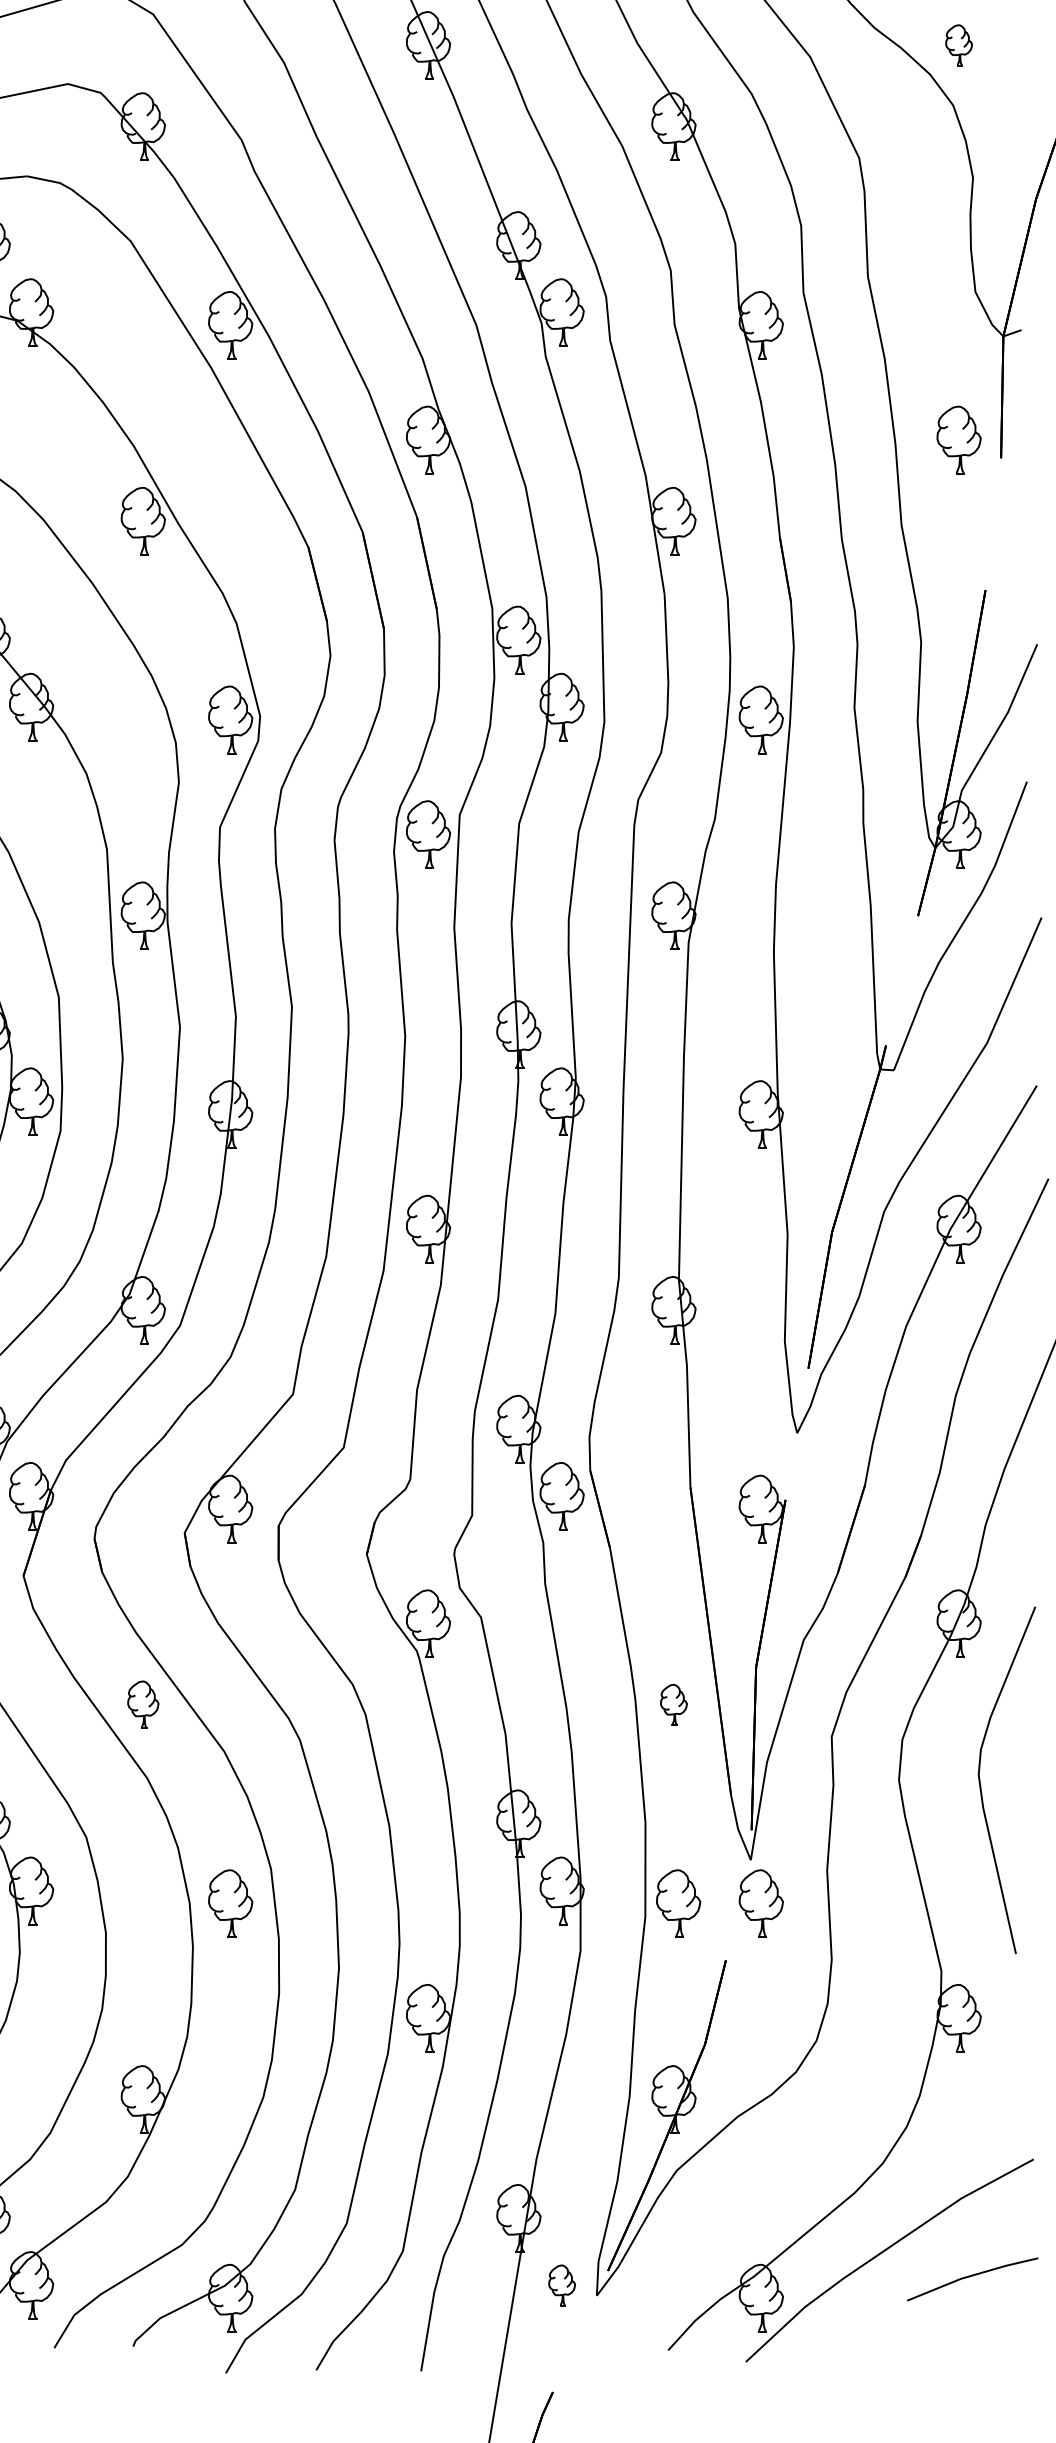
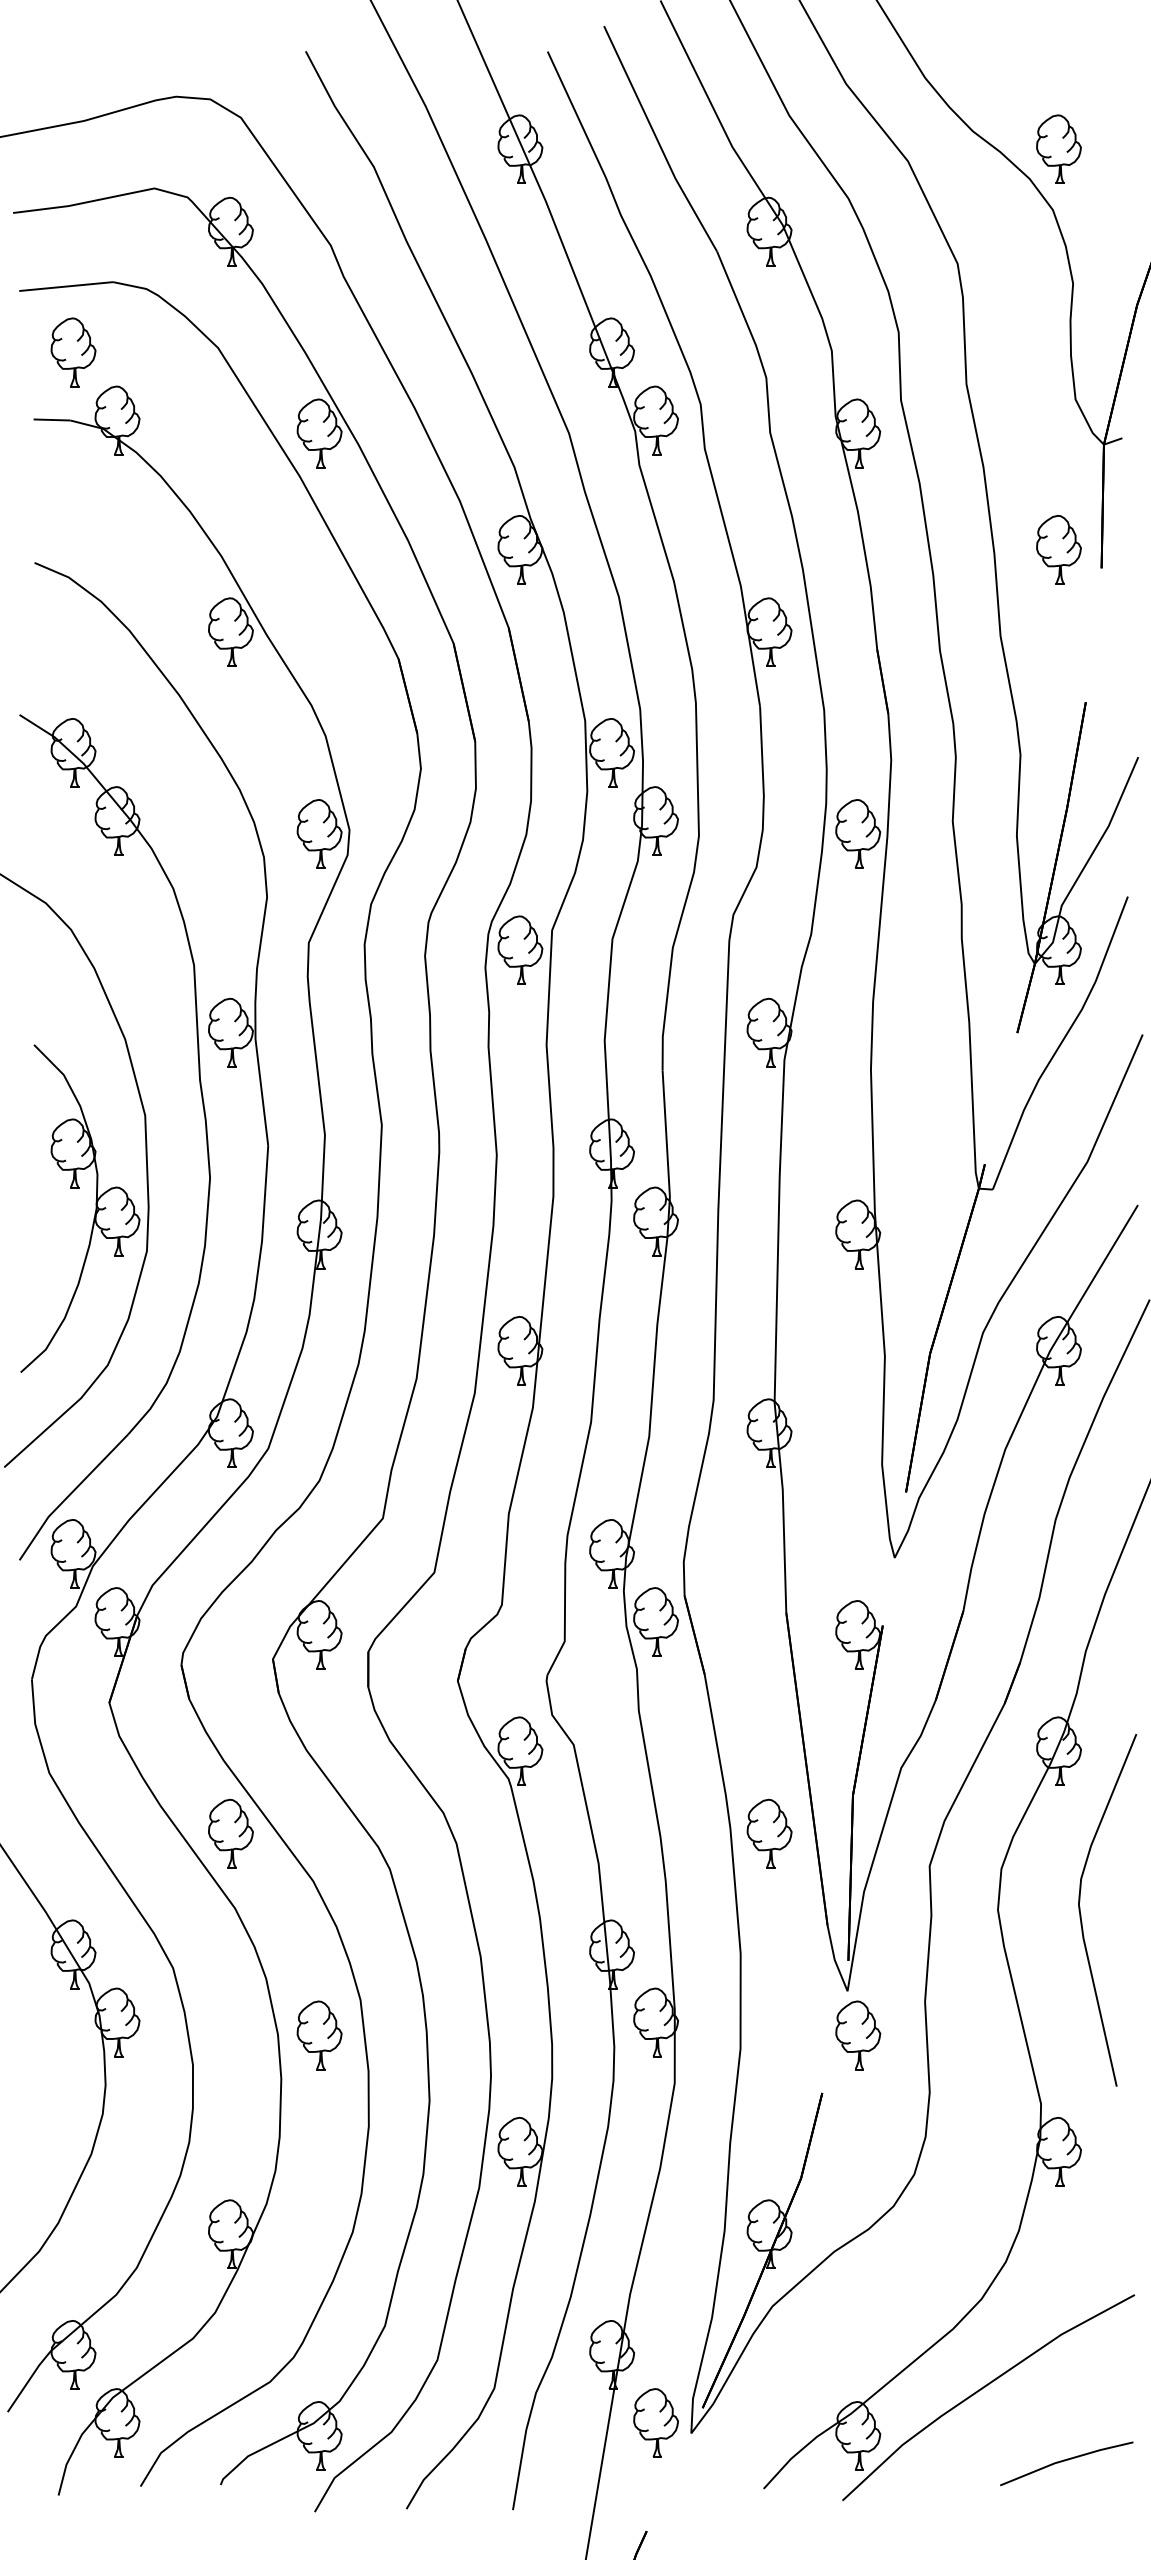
part: (958, 44) -> (1058, 148), size x1.67
part: (142, 1704) -> (230, 1833), size x1.43
part: (673, 1704) -> (769, 1833), size x1.67
part: (678, 1903) -> (774, 2035), removed
line: (971, 2277) -> (1065, 2461), moved
part: (561, 2285) -> (655, 2422), size x1.67

